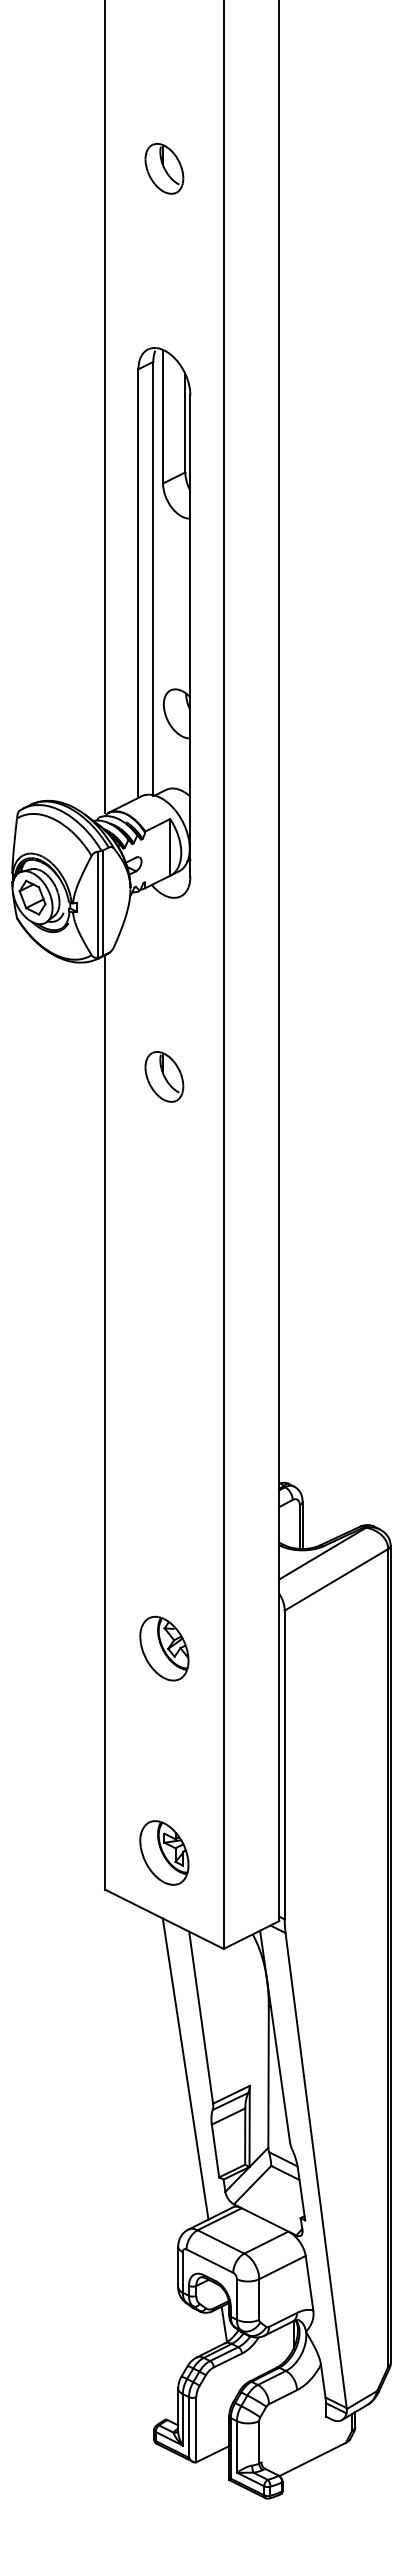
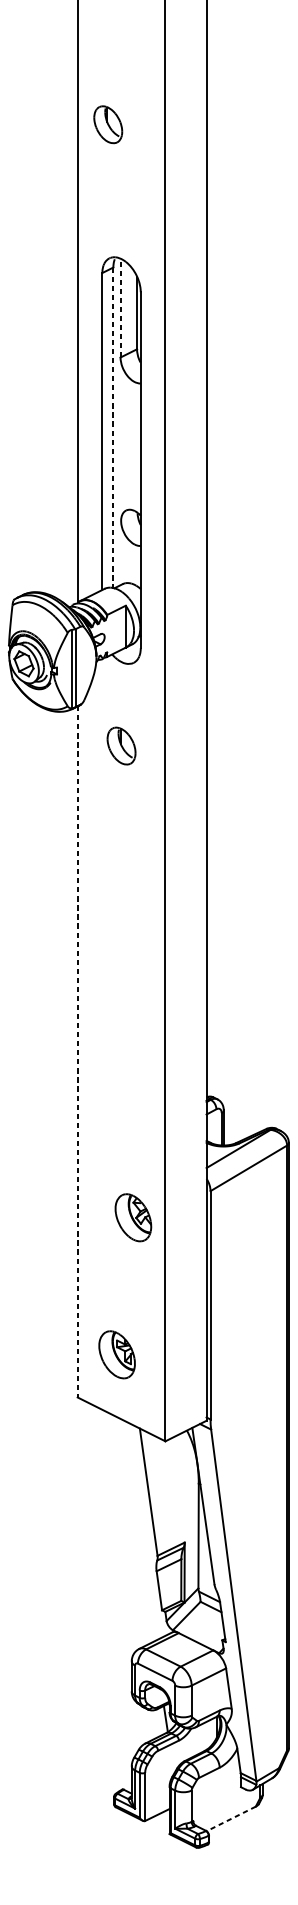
part: (164, 168) -> (108, 124), moved
line: (163, 416) -> (120, 307), solid -> dashed
line: (153, 579) -> (113, 428), solid -> dashed
part: (164, 1076) -> (121, 745), moved
line: (105, 1422) -> (77, 1051), solid -> dashed
part: (164, 1648) -> (133, 1217), moved
part: (164, 1852) -> (117, 1354), moved
line: (185, 2068) -> (137, 1529), removed
line: (312, 2459) -> (231, 1818), solid -> dashed

